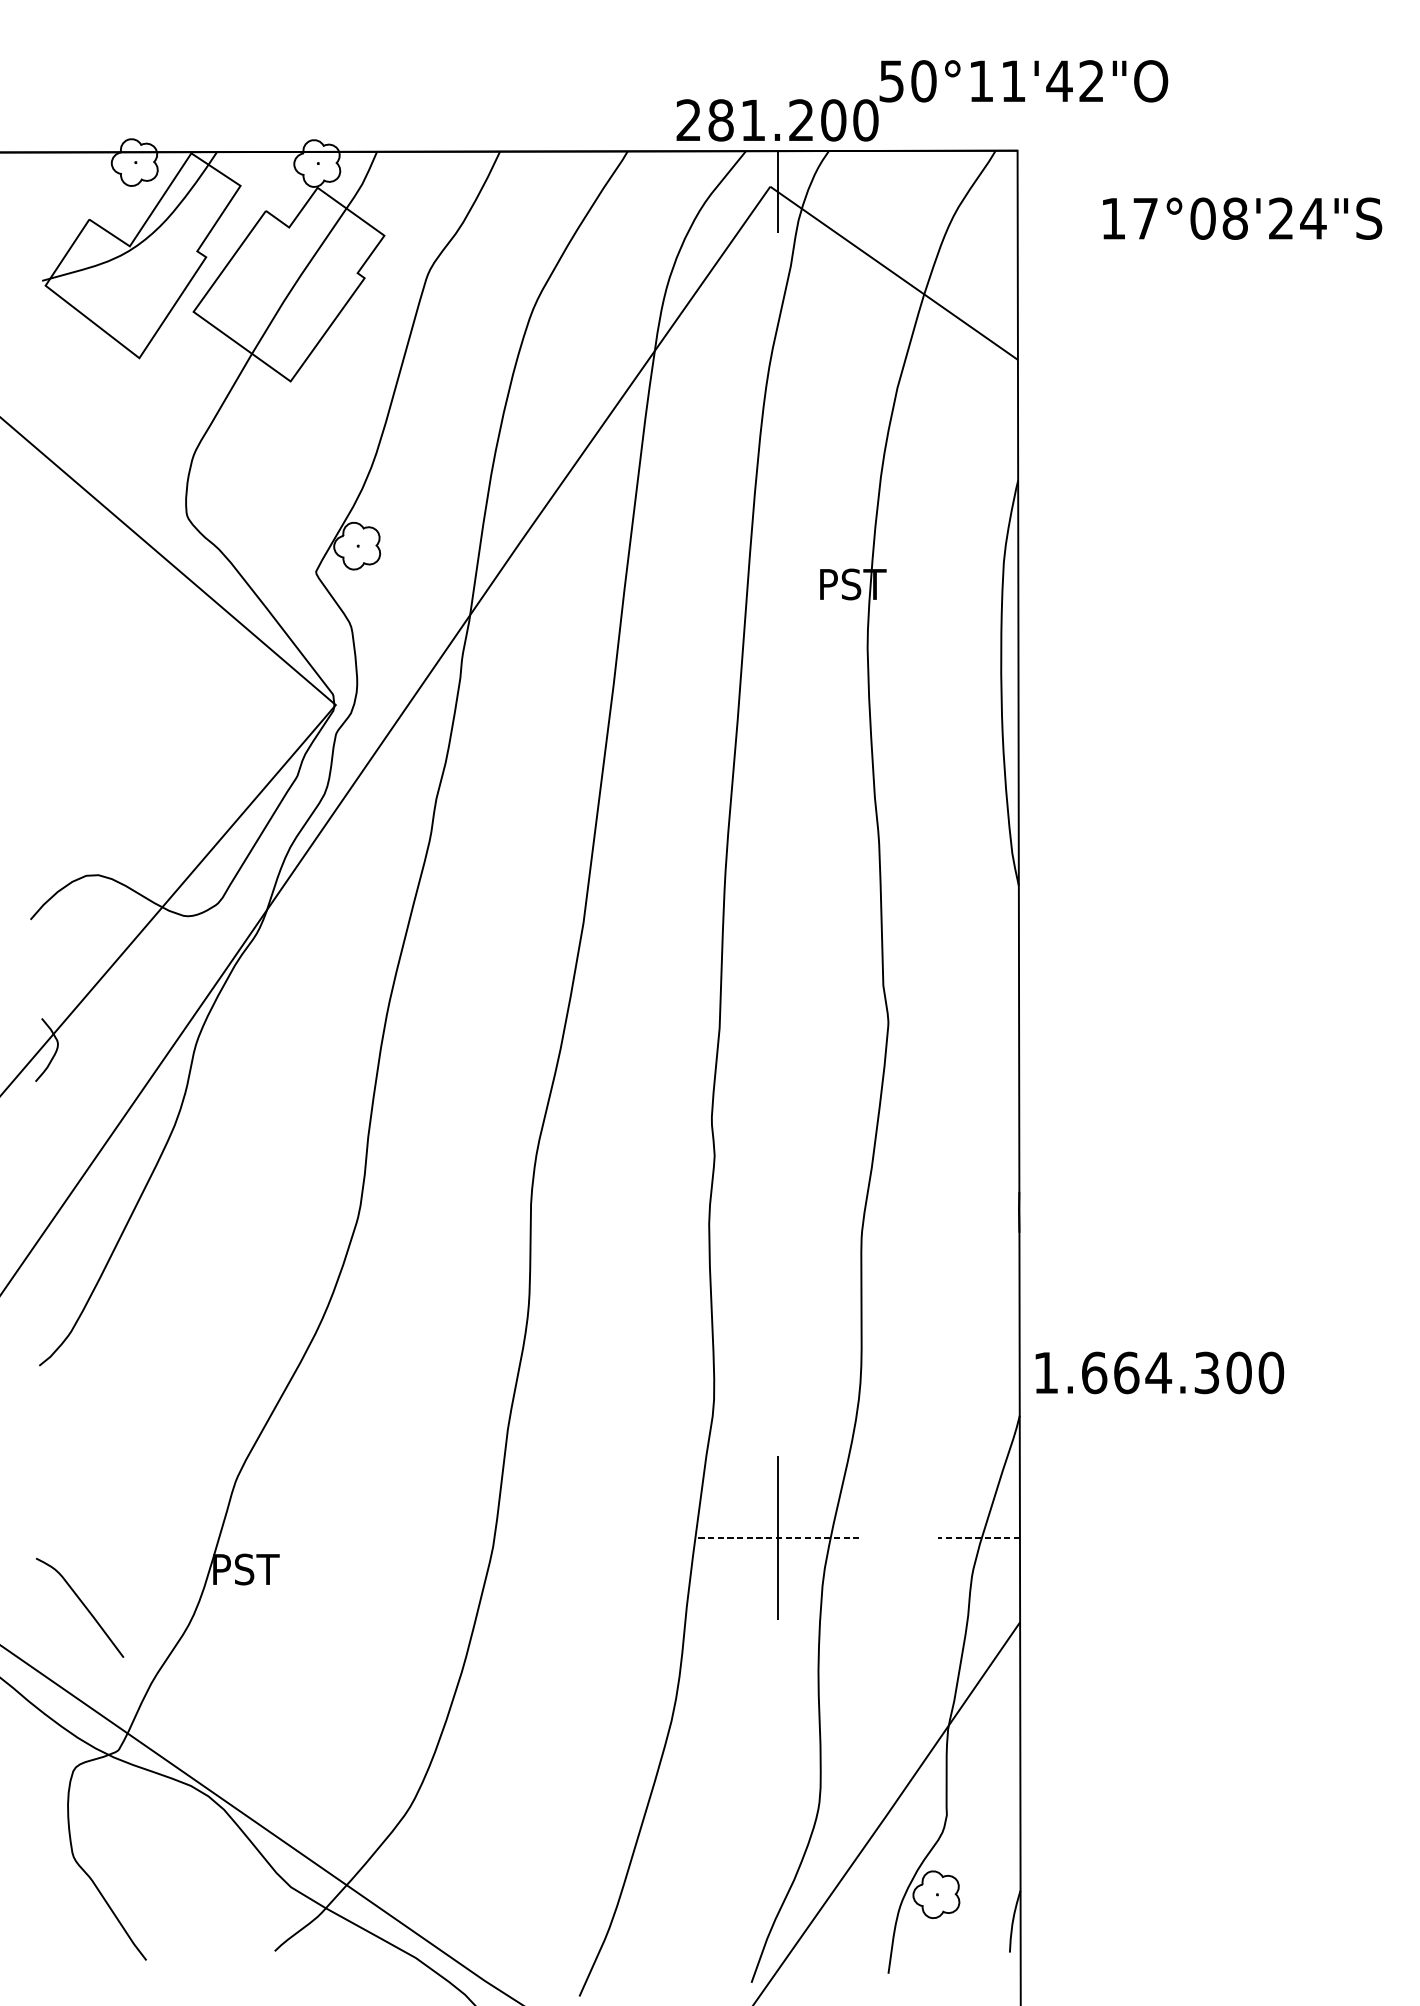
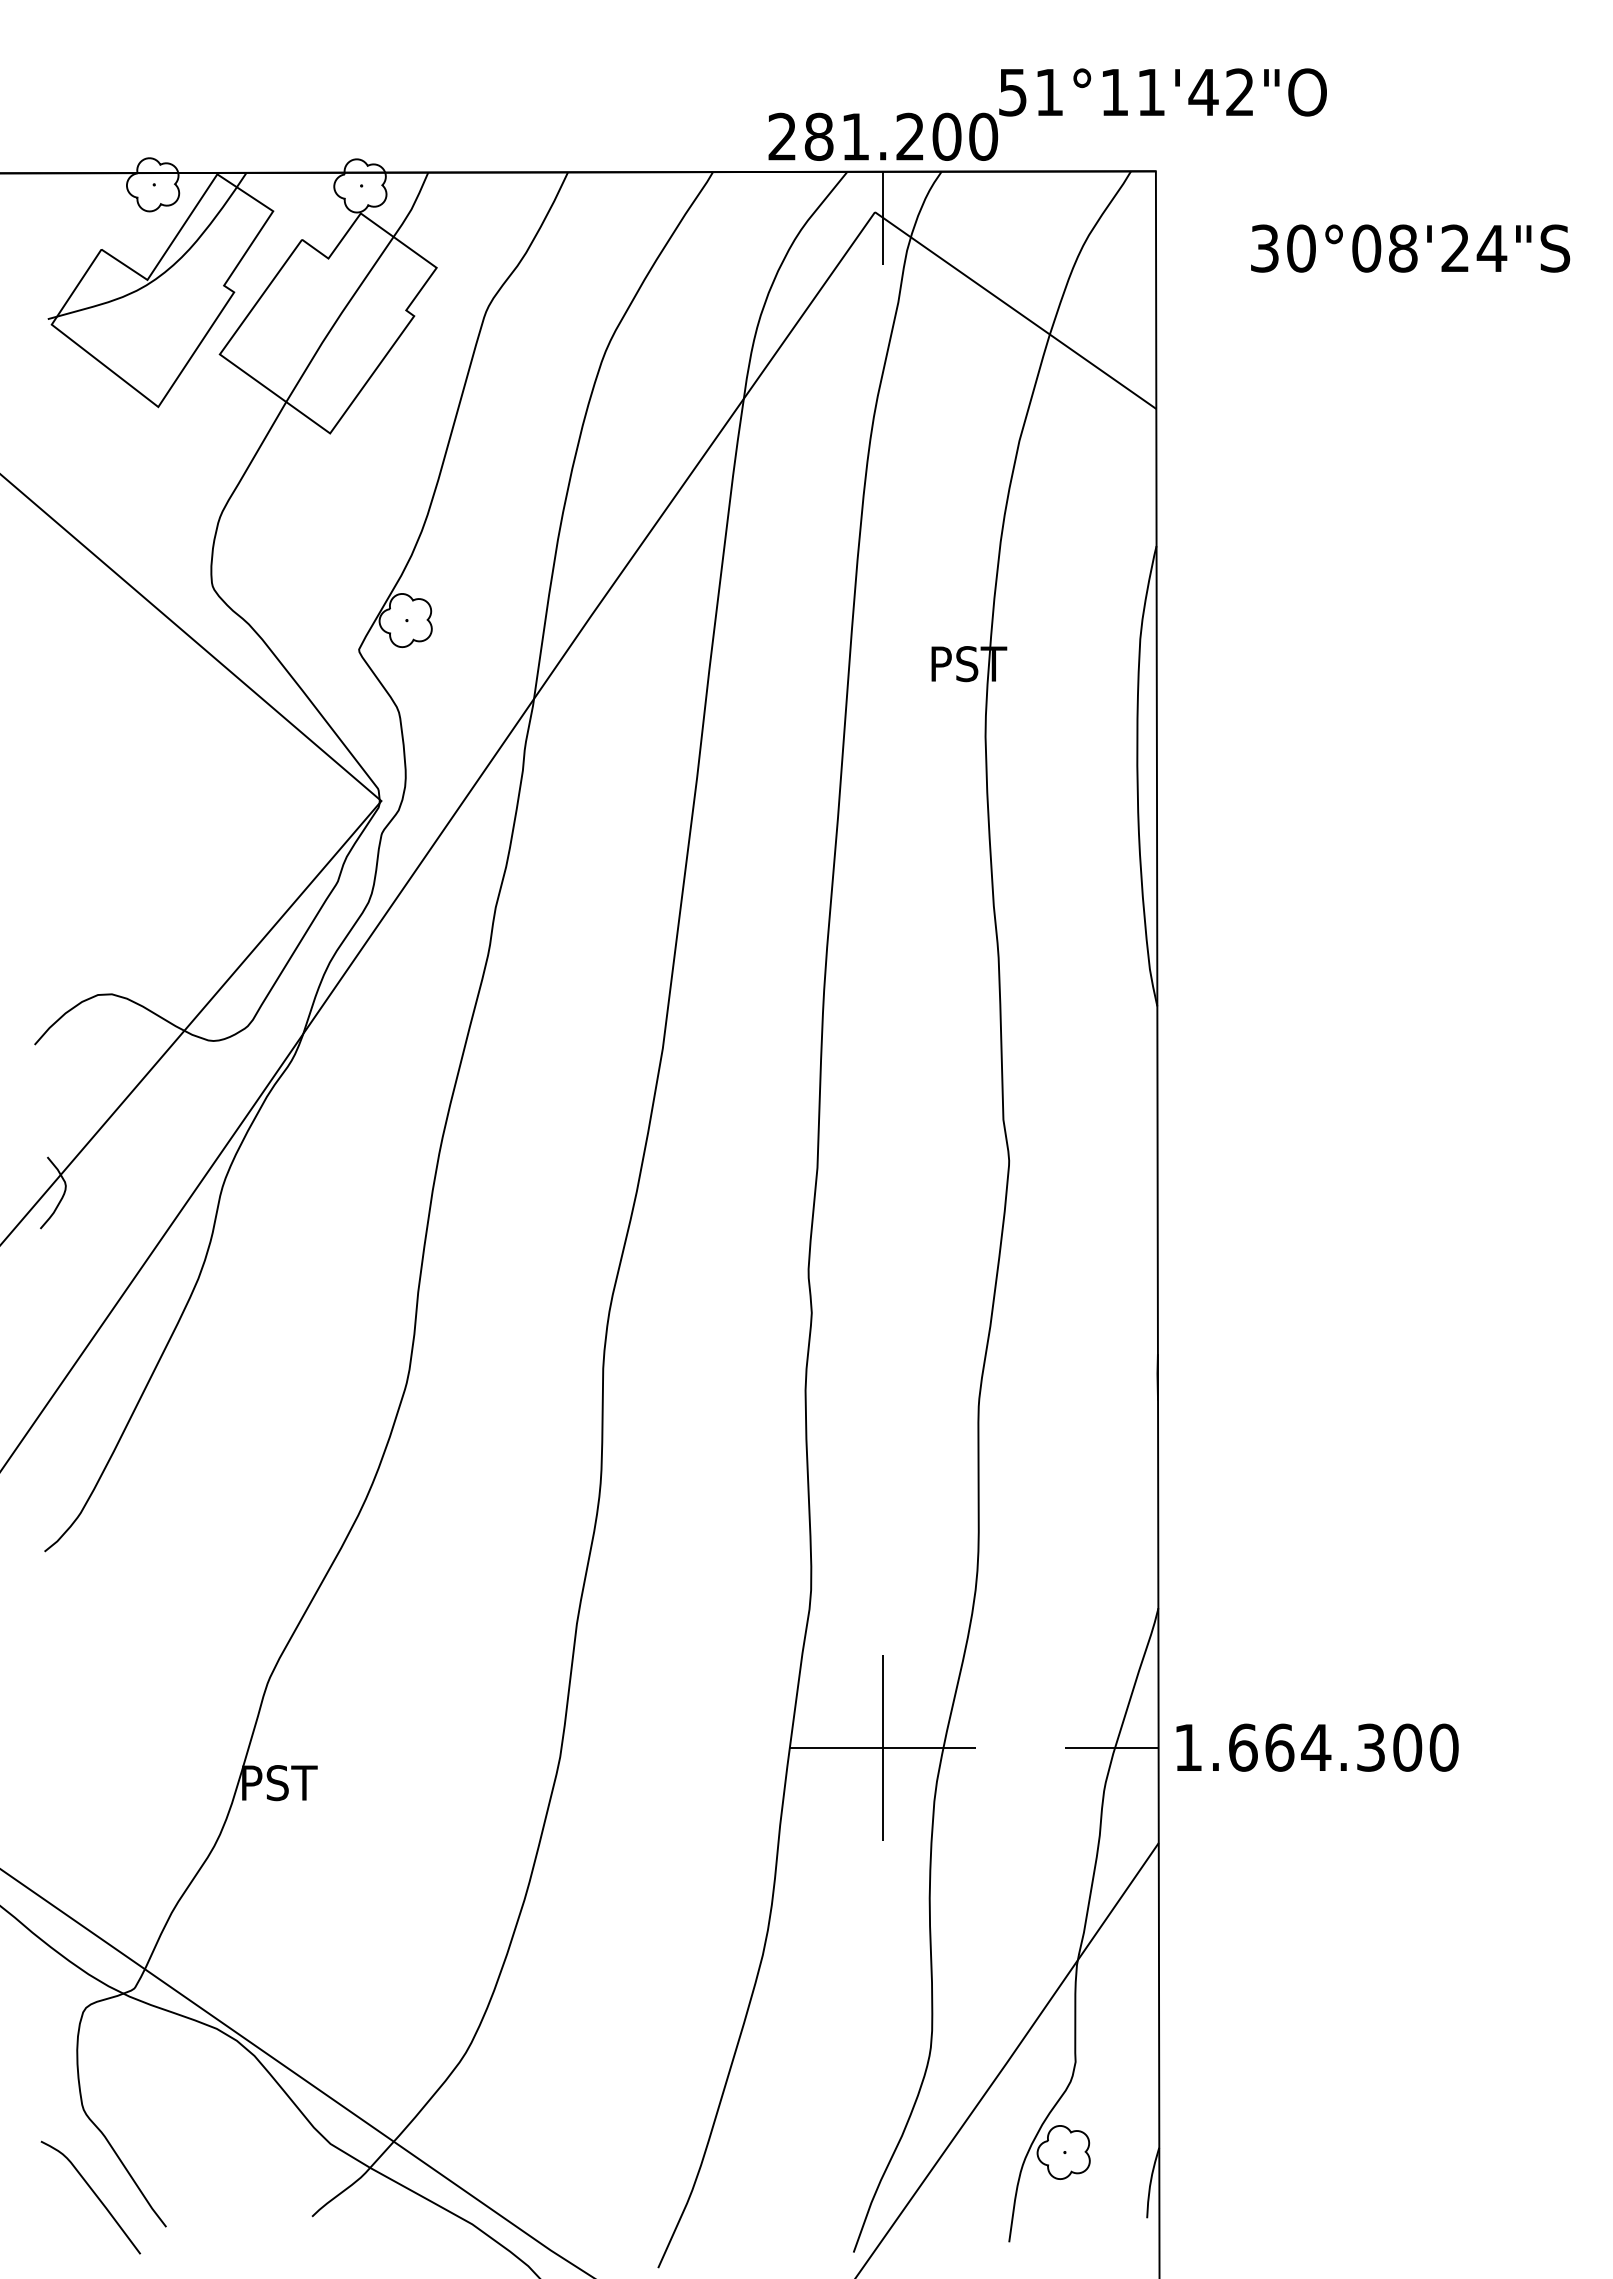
text: (923, 81) -> (1049, 92), 50°11'42"O -> 51°11'42"O
text: (1129, 218) -> (1283, 248), 17°08'24"S -> 30°08'24"S
text: (1159, 1372) -> (1317, 1747), moved
line: (776, 1538) -> (882, 1747), dashed -> solid
line: (979, 1538) -> (1112, 1747), dashed -> solid
curve: (82, 1604) -> (93, 2193), moved

